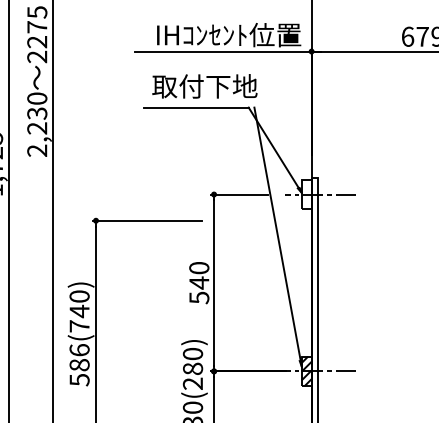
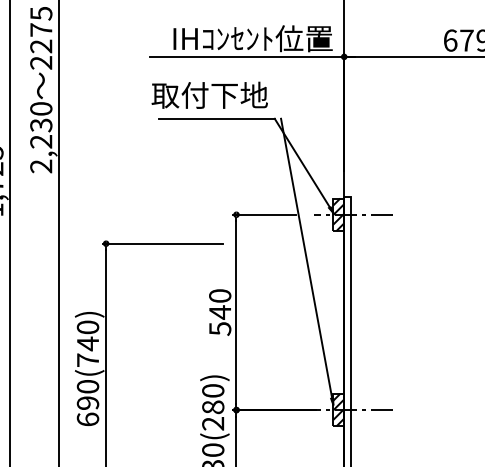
text: (204, 86) -> (209, 95), moved
hatch: (306, 194) -> (338, 214), added
text: (79, 365) -> (87, 403), 586(740) -> 690(740)

